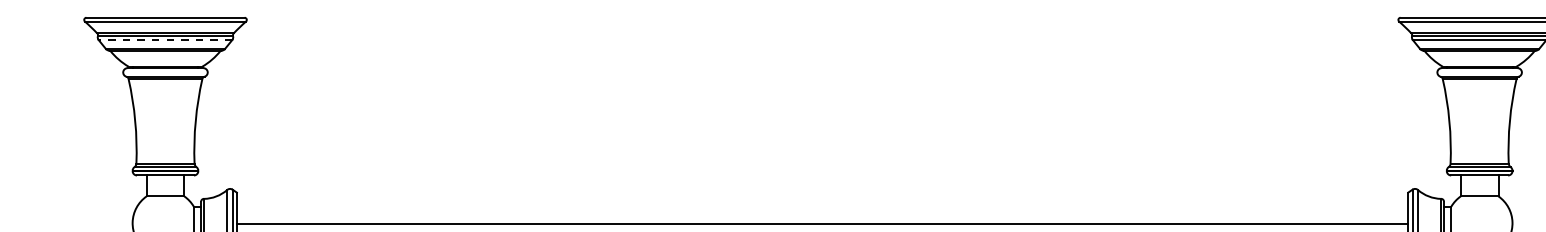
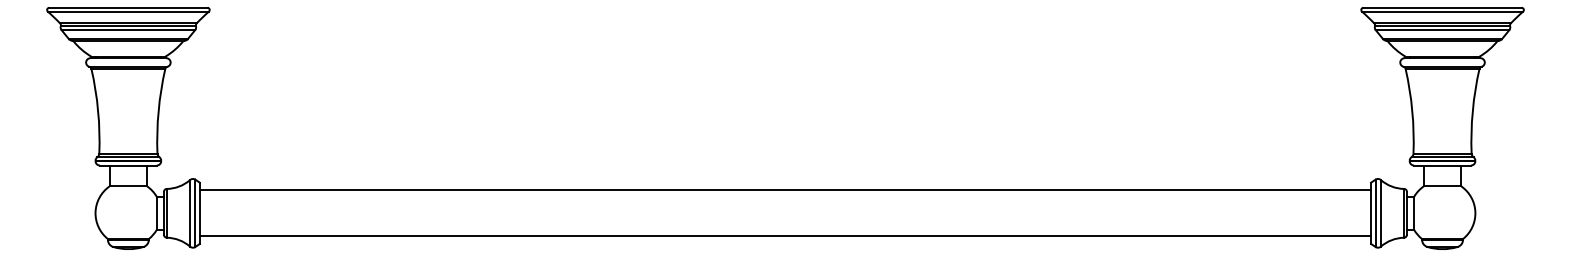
line: (165, 40) -> (128, 30), dashed -> solid
line: (822, 224) -> (785, 190), moved

